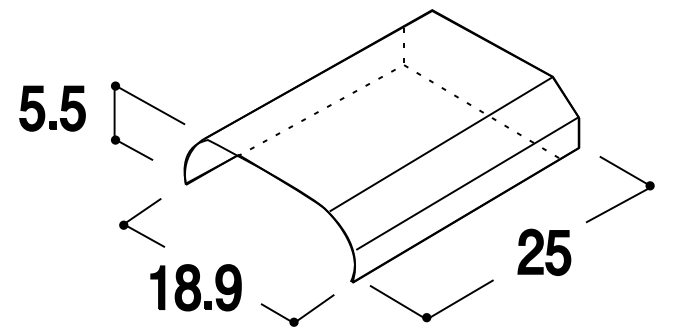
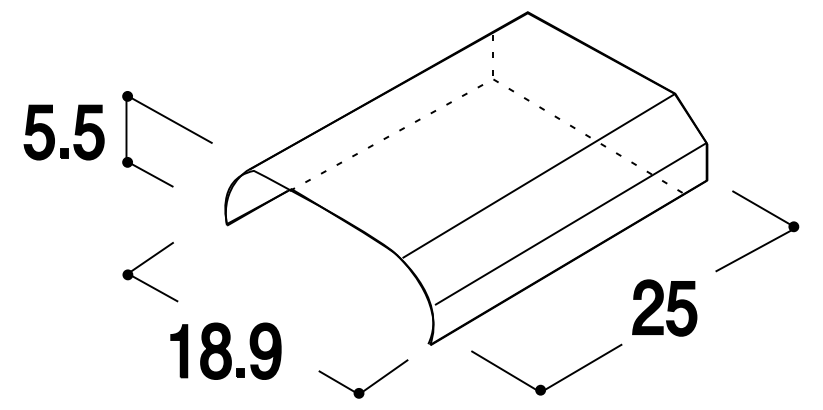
part: (154, 108) -> (175, 123), moved
part: (137, 216) -> (144, 264), moved
part: (195, 287) -> (225, 350), moved
part: (439, 310) -> (556, 381), moved

